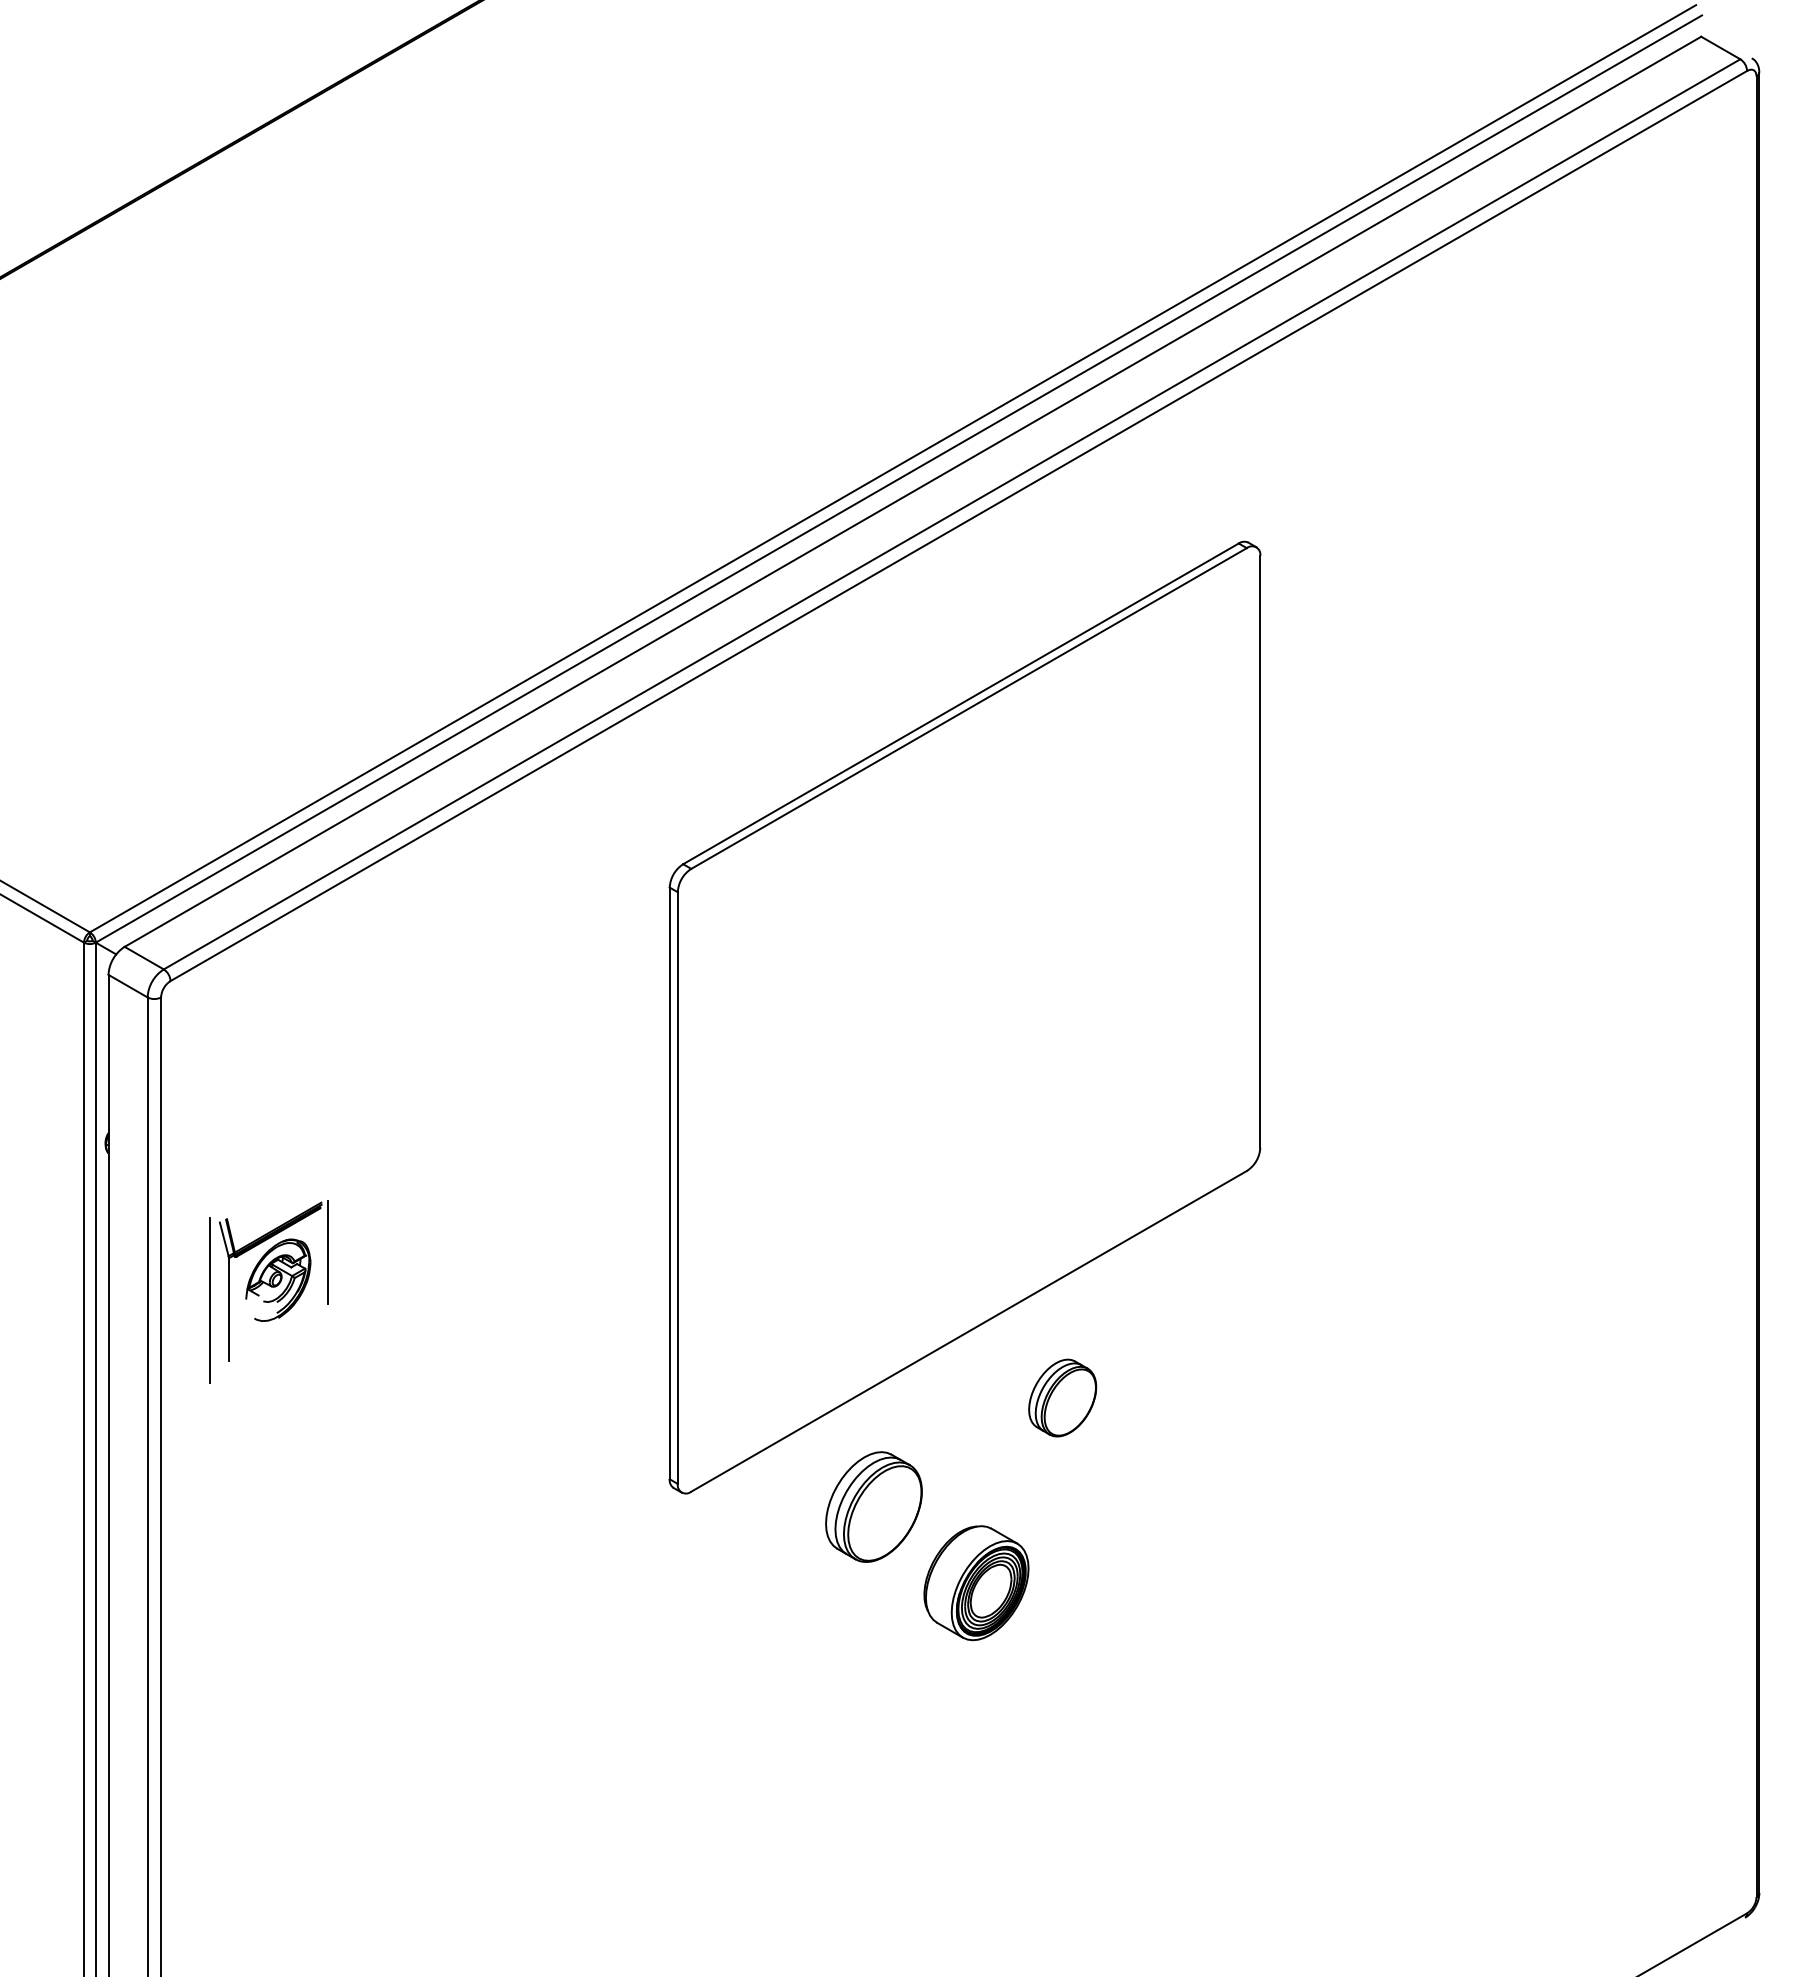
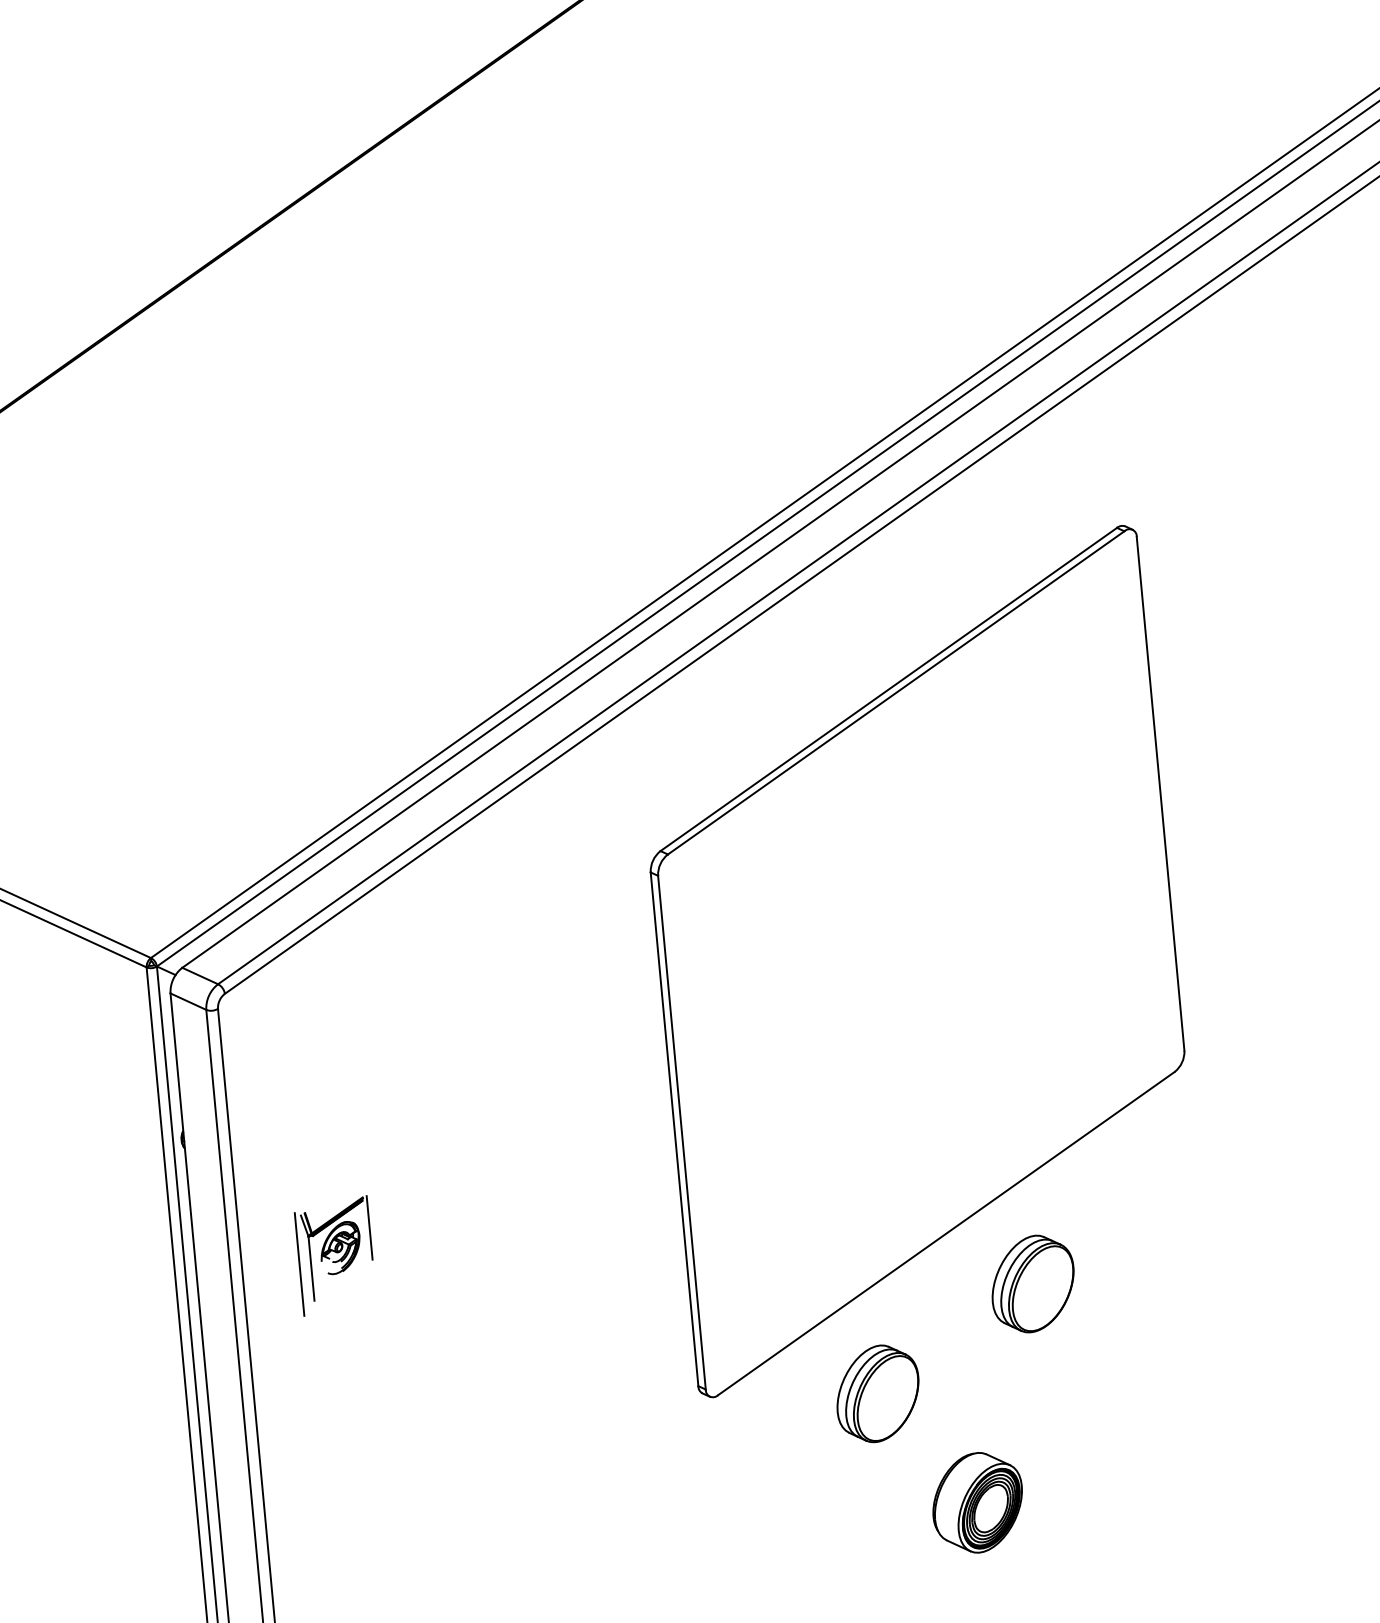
part: (268, 1291) -> (334, 1255), size x0.71
part: (1062, 1397) -> (1032, 1283), size x1.43
part: (976, 1583) -> (977, 1503), moved

